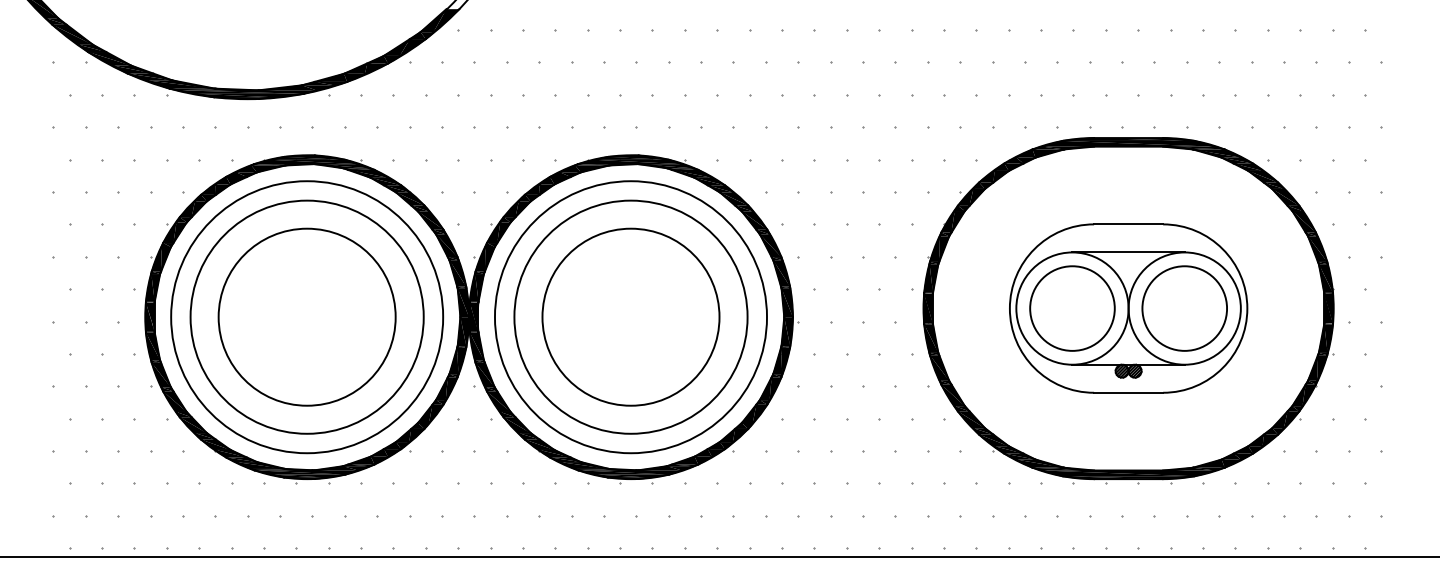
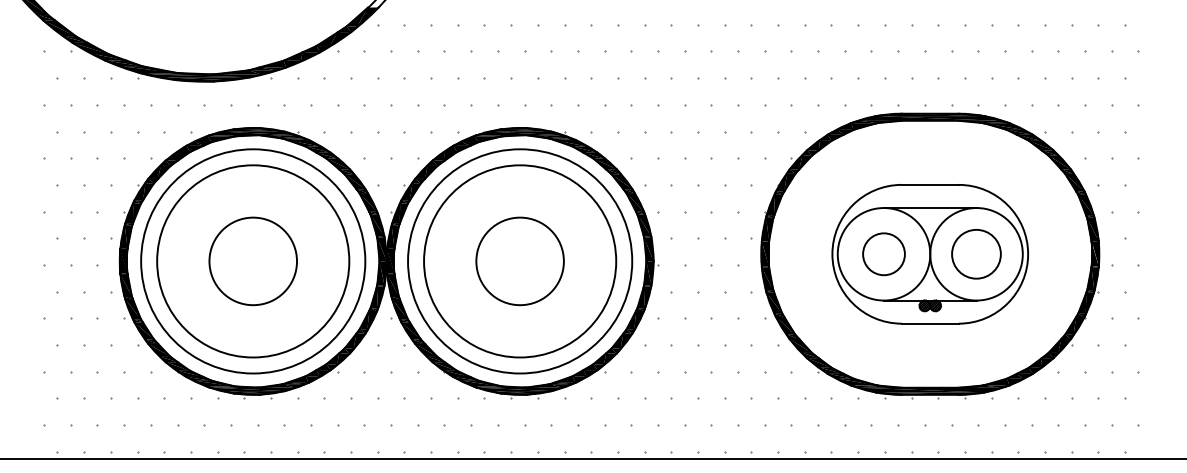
circle: (1072, 308) -> (884, 254), size x0.6
circle: (1184, 308) -> (976, 254), size x0.7
circle: (306, 316) -> (252, 260), size x0.6
circle: (630, 316) -> (519, 260), size x0.6

